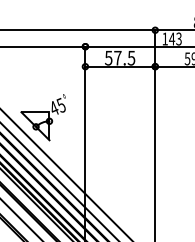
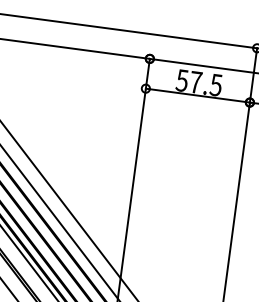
part: (42, 117) -> (71, 155), removed

